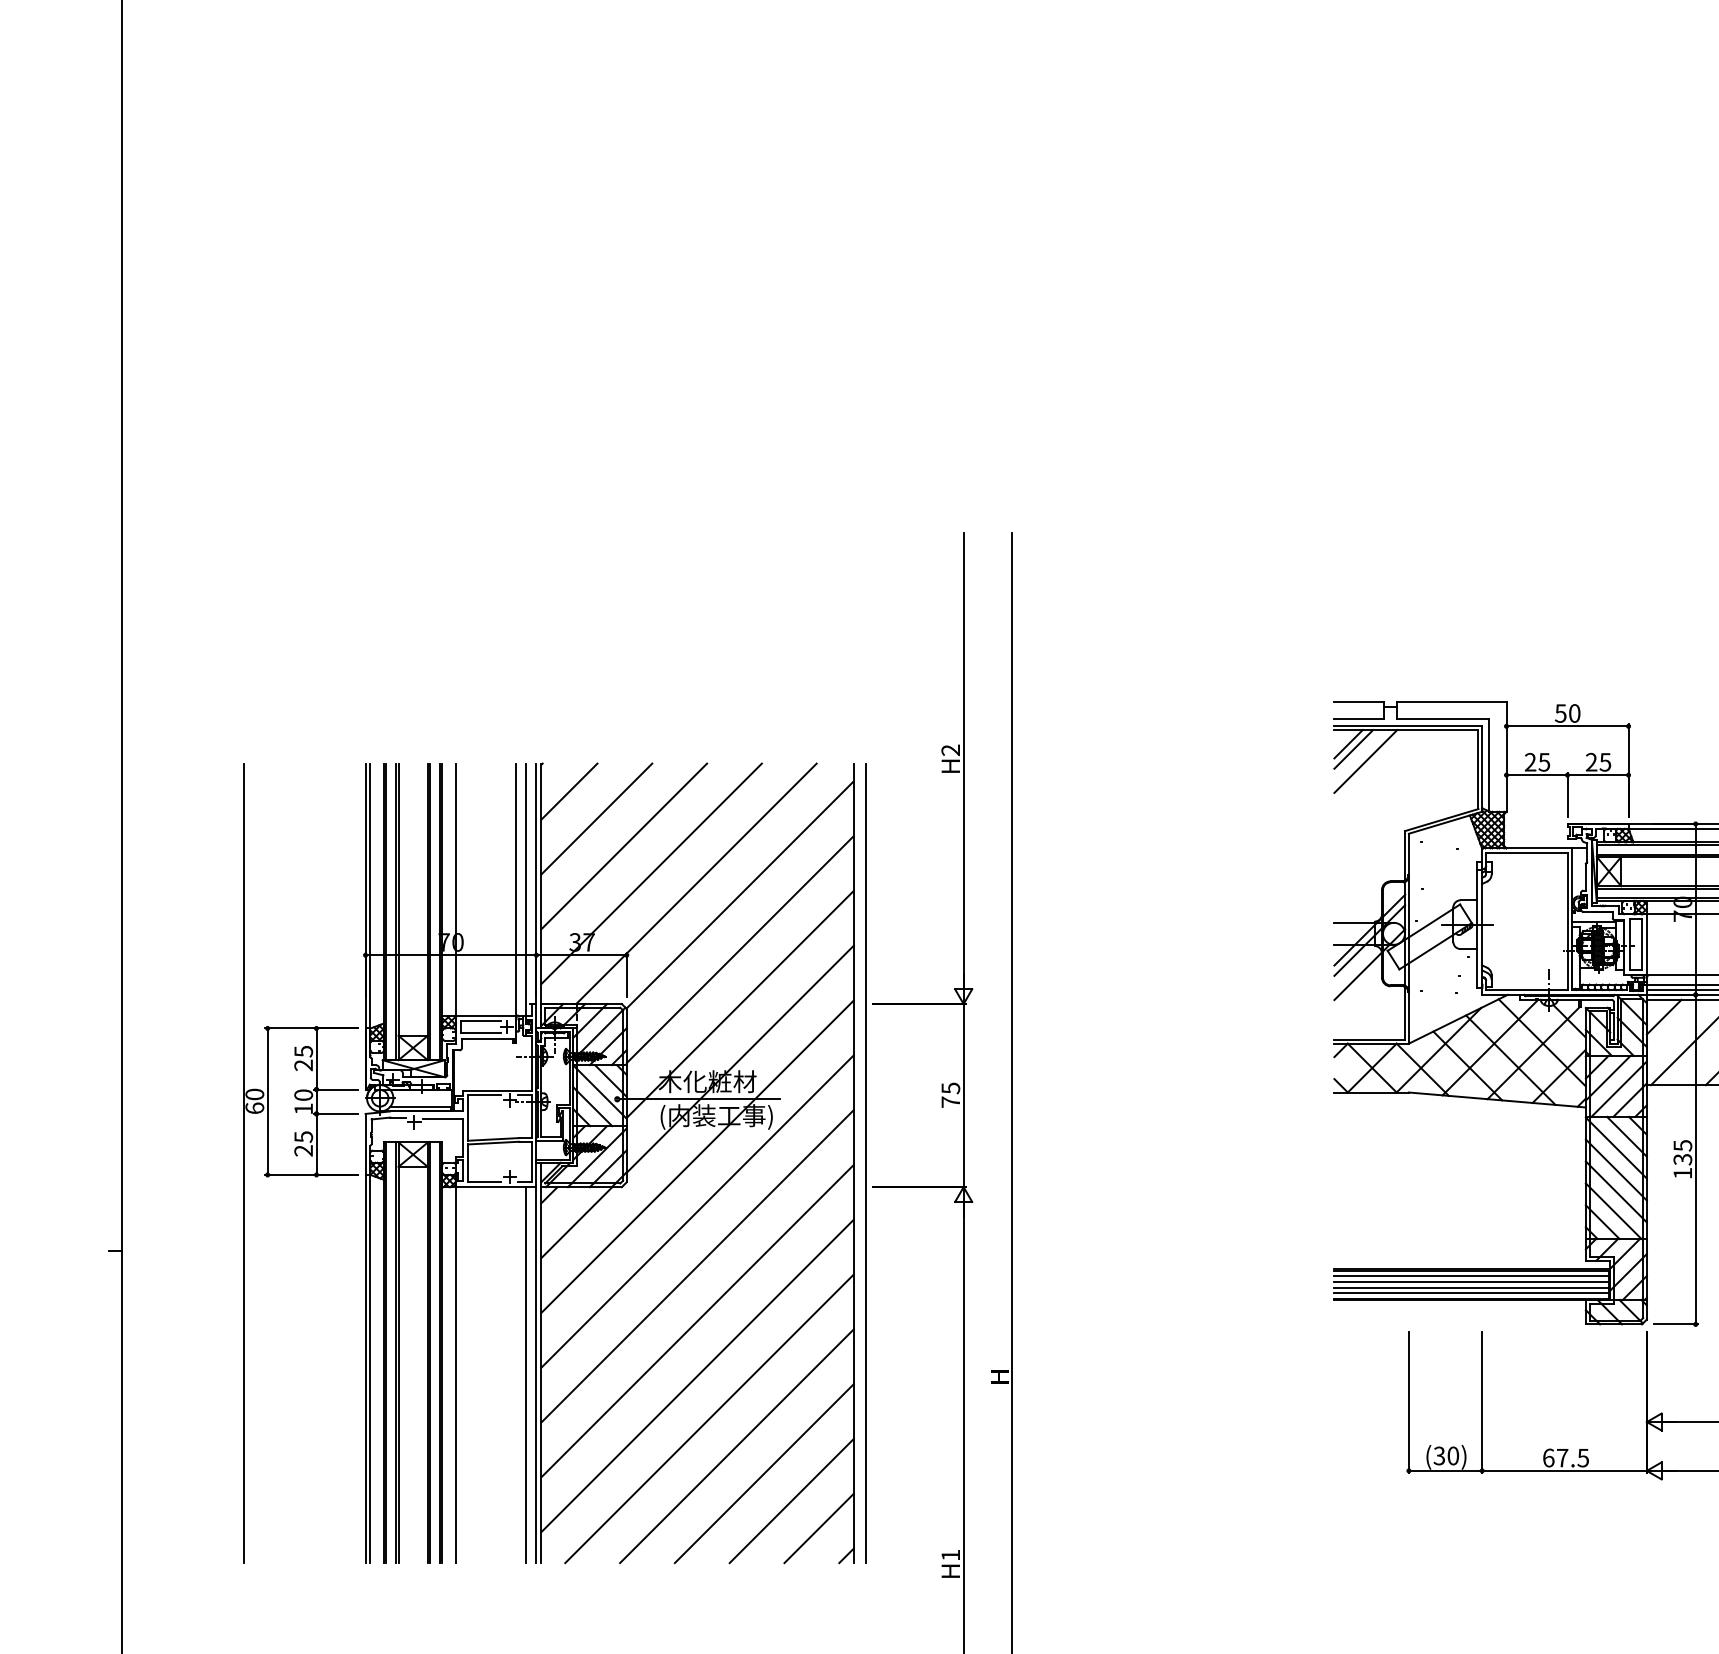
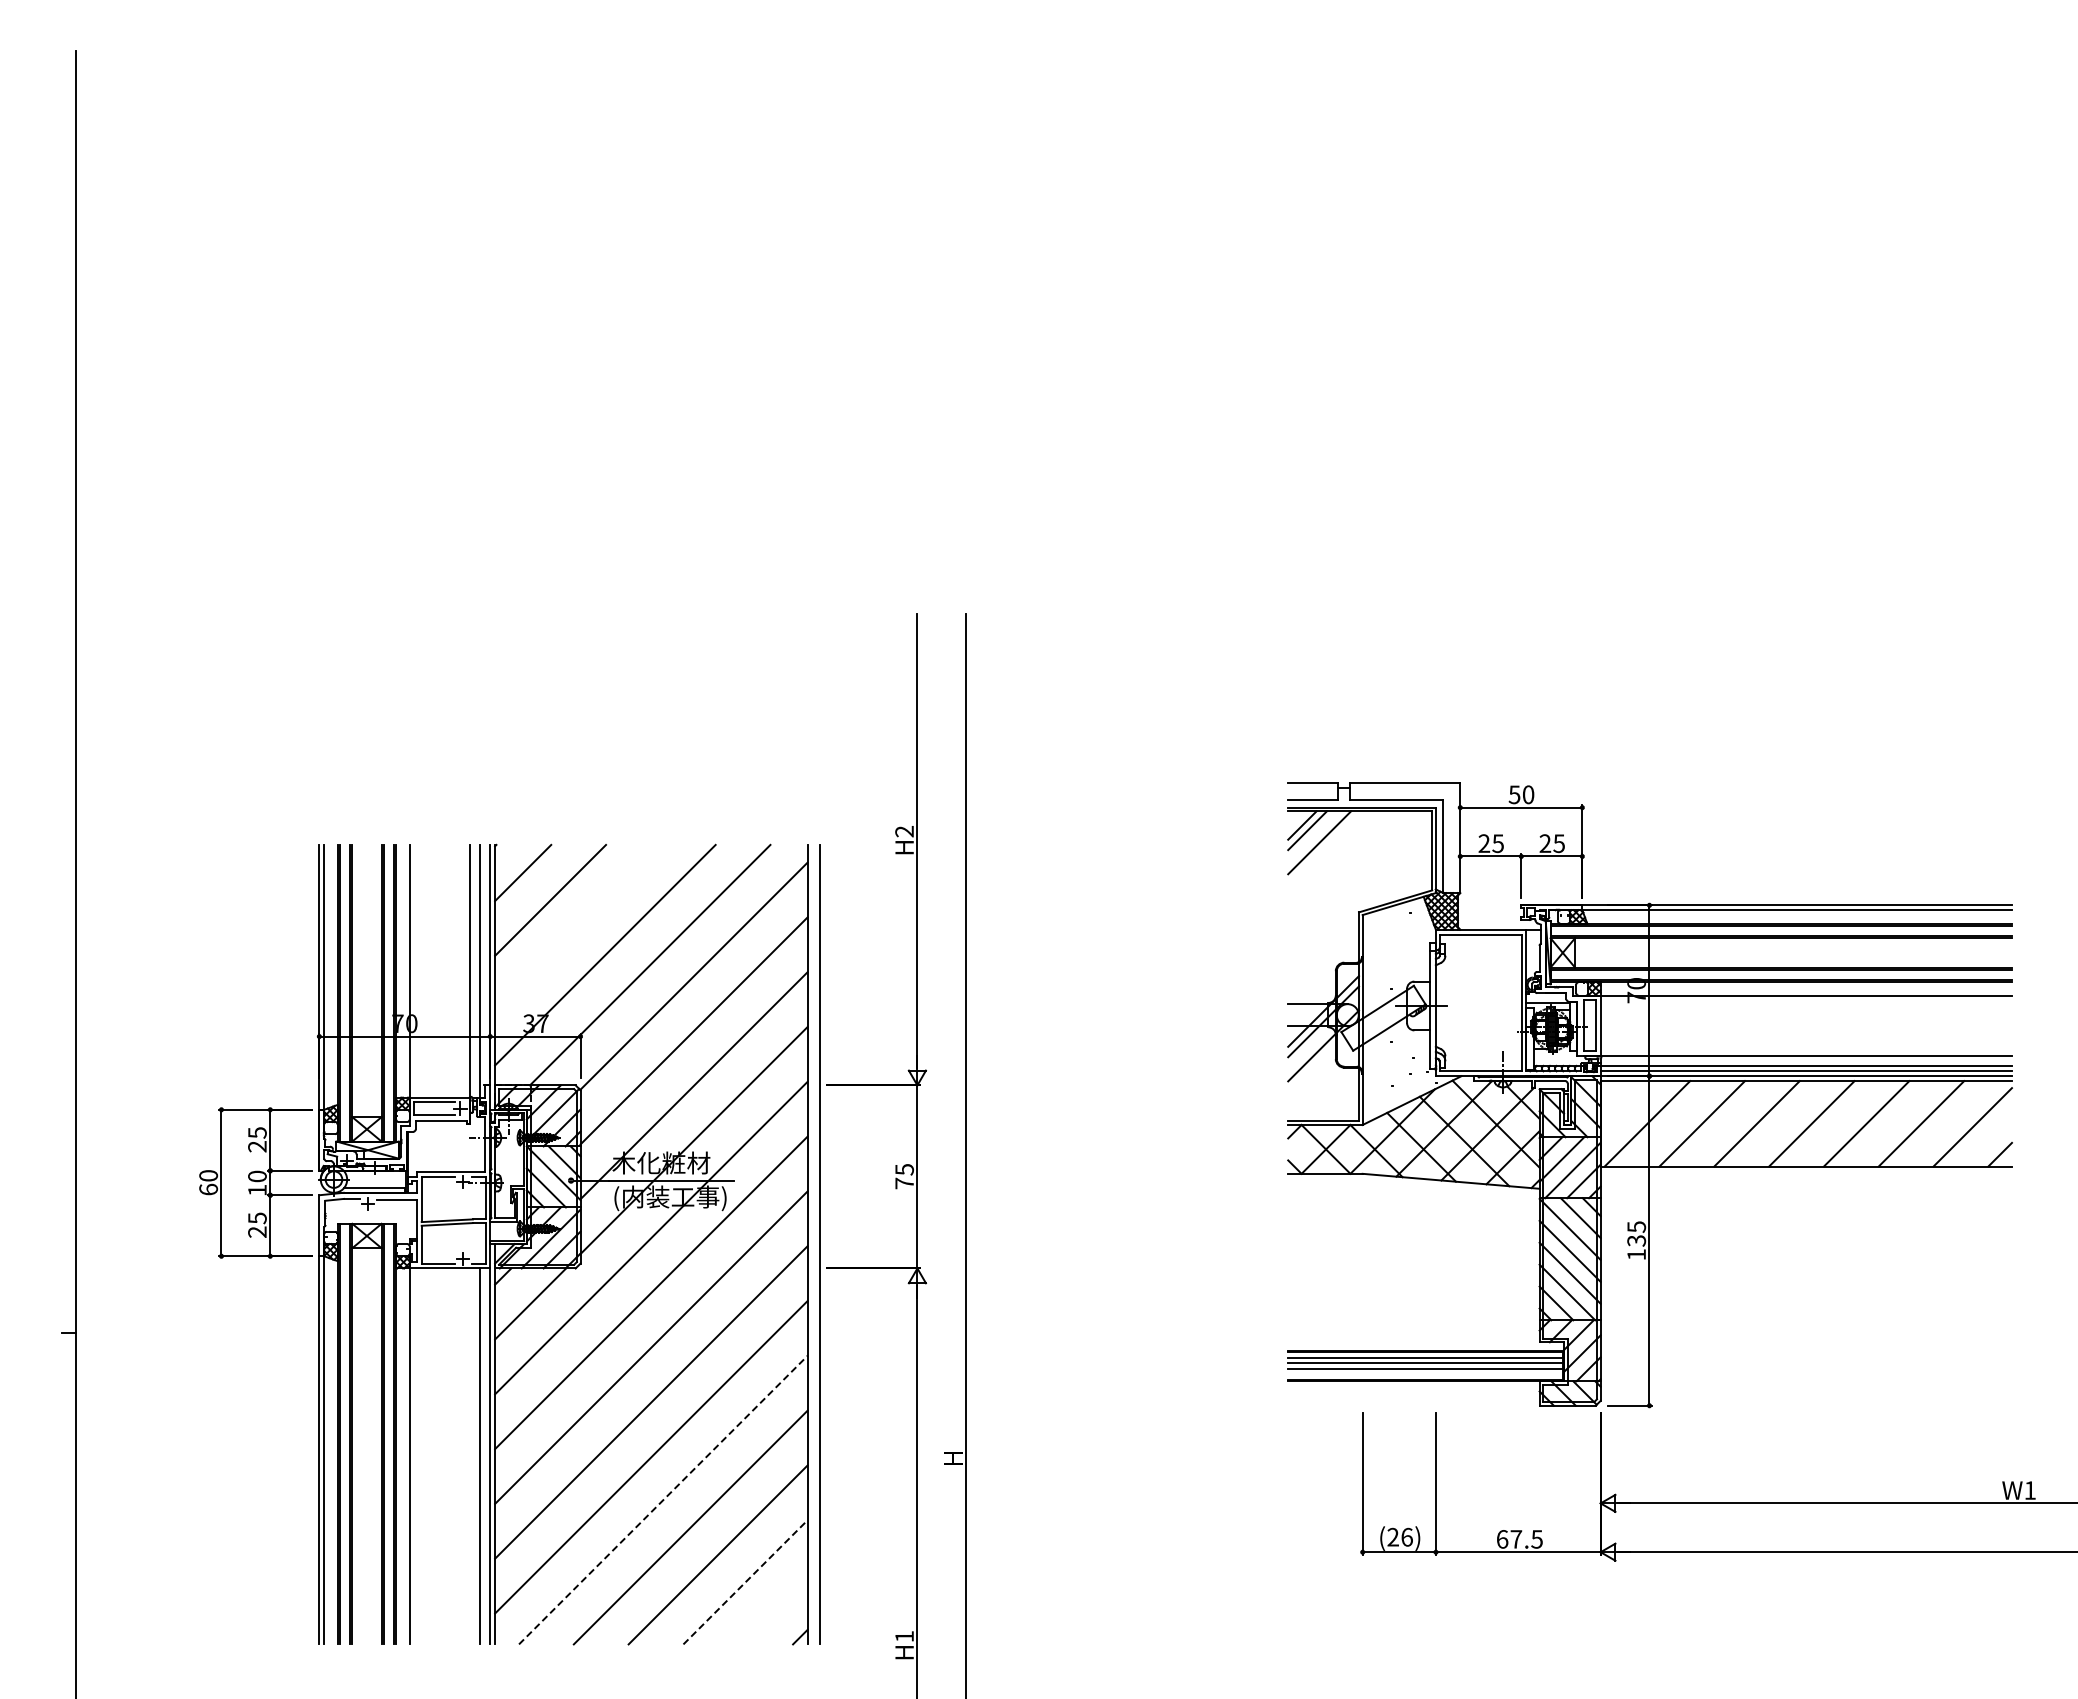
line: (623, 846) -> (577, 927), removed
line: (1663, 1017) -> (1617, 1098), removed
line: (243, 1163) -> (197, 1244), removed
line: (1471, 1293) -> (1425, 1374), removed
line: (709, 1418) -> (663, 1499), solid -> dashed
text: (1445, 1455) -> (1399, 1536), (30) -> (26)
line: (791, 1501) -> (745, 1582), solid -> dashed
line: (818, 1528) -> (772, 1609), removed

